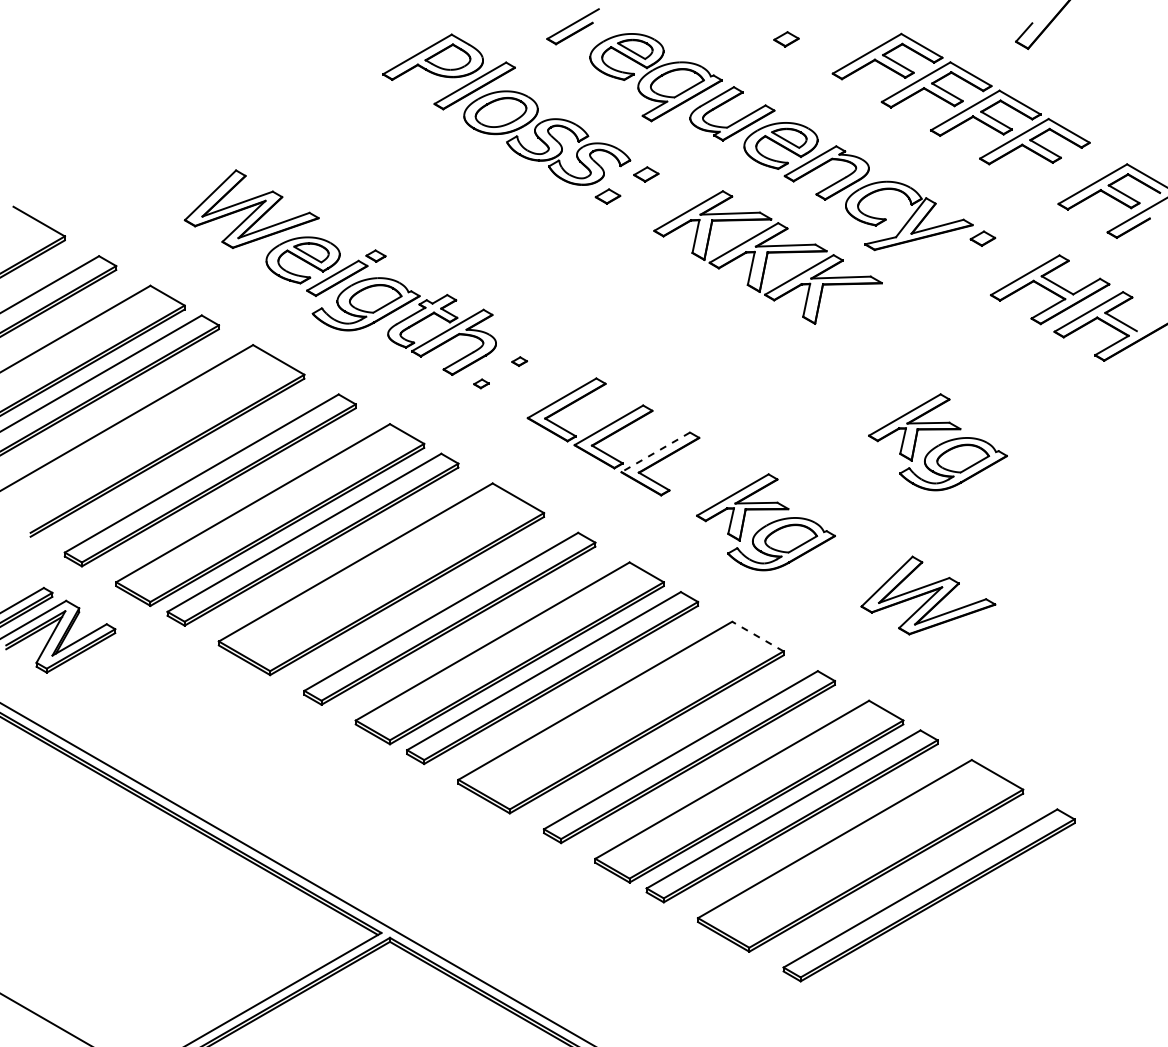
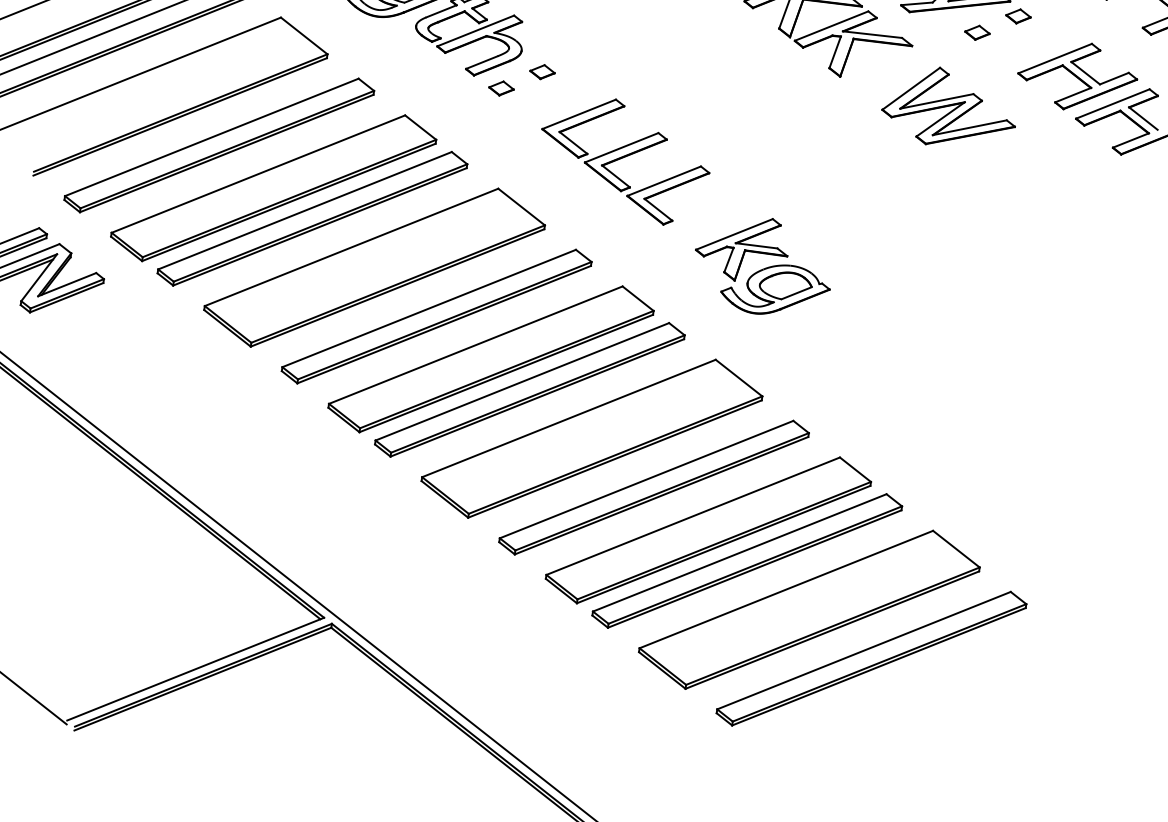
part: (944, 260) -> (977, 32), added
part: (519, 361) -> (542, 71), size x1.67
part: (481, 383) -> (501, 88), size x1.67
part: (937, 442) -> (944, 211), removed
line: (655, 452) -> (663, 181), dashed -> solid
part: (928, 595) -> (950, 108), moved
line: (757, 636) -> (738, 377), dashed -> solid

